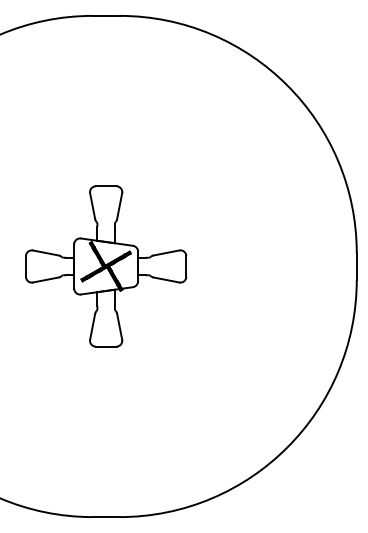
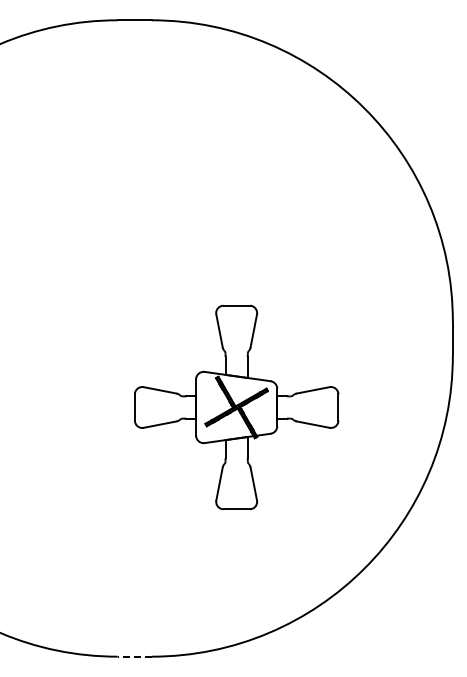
part: (106, 266) -> (236, 407), moved
line: (106, 516) -> (134, 656), solid -> dashed

